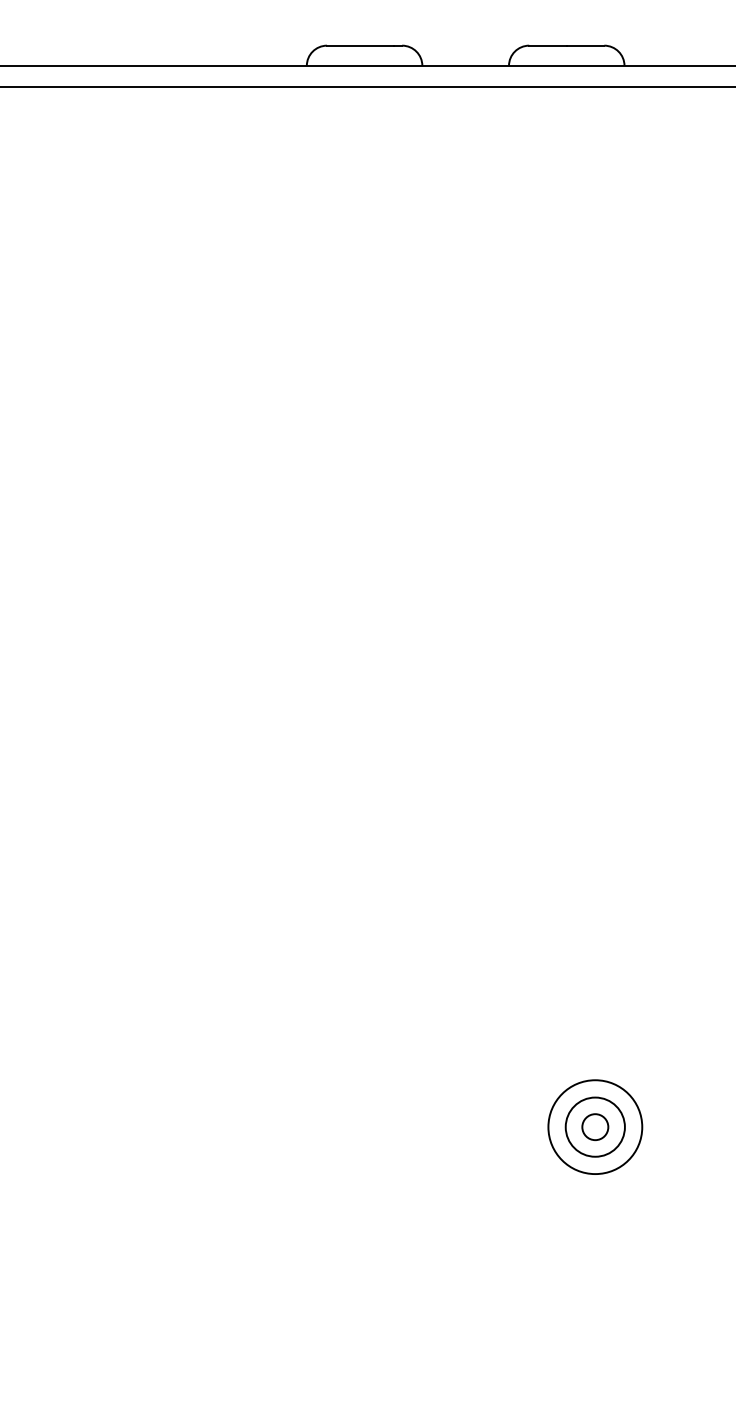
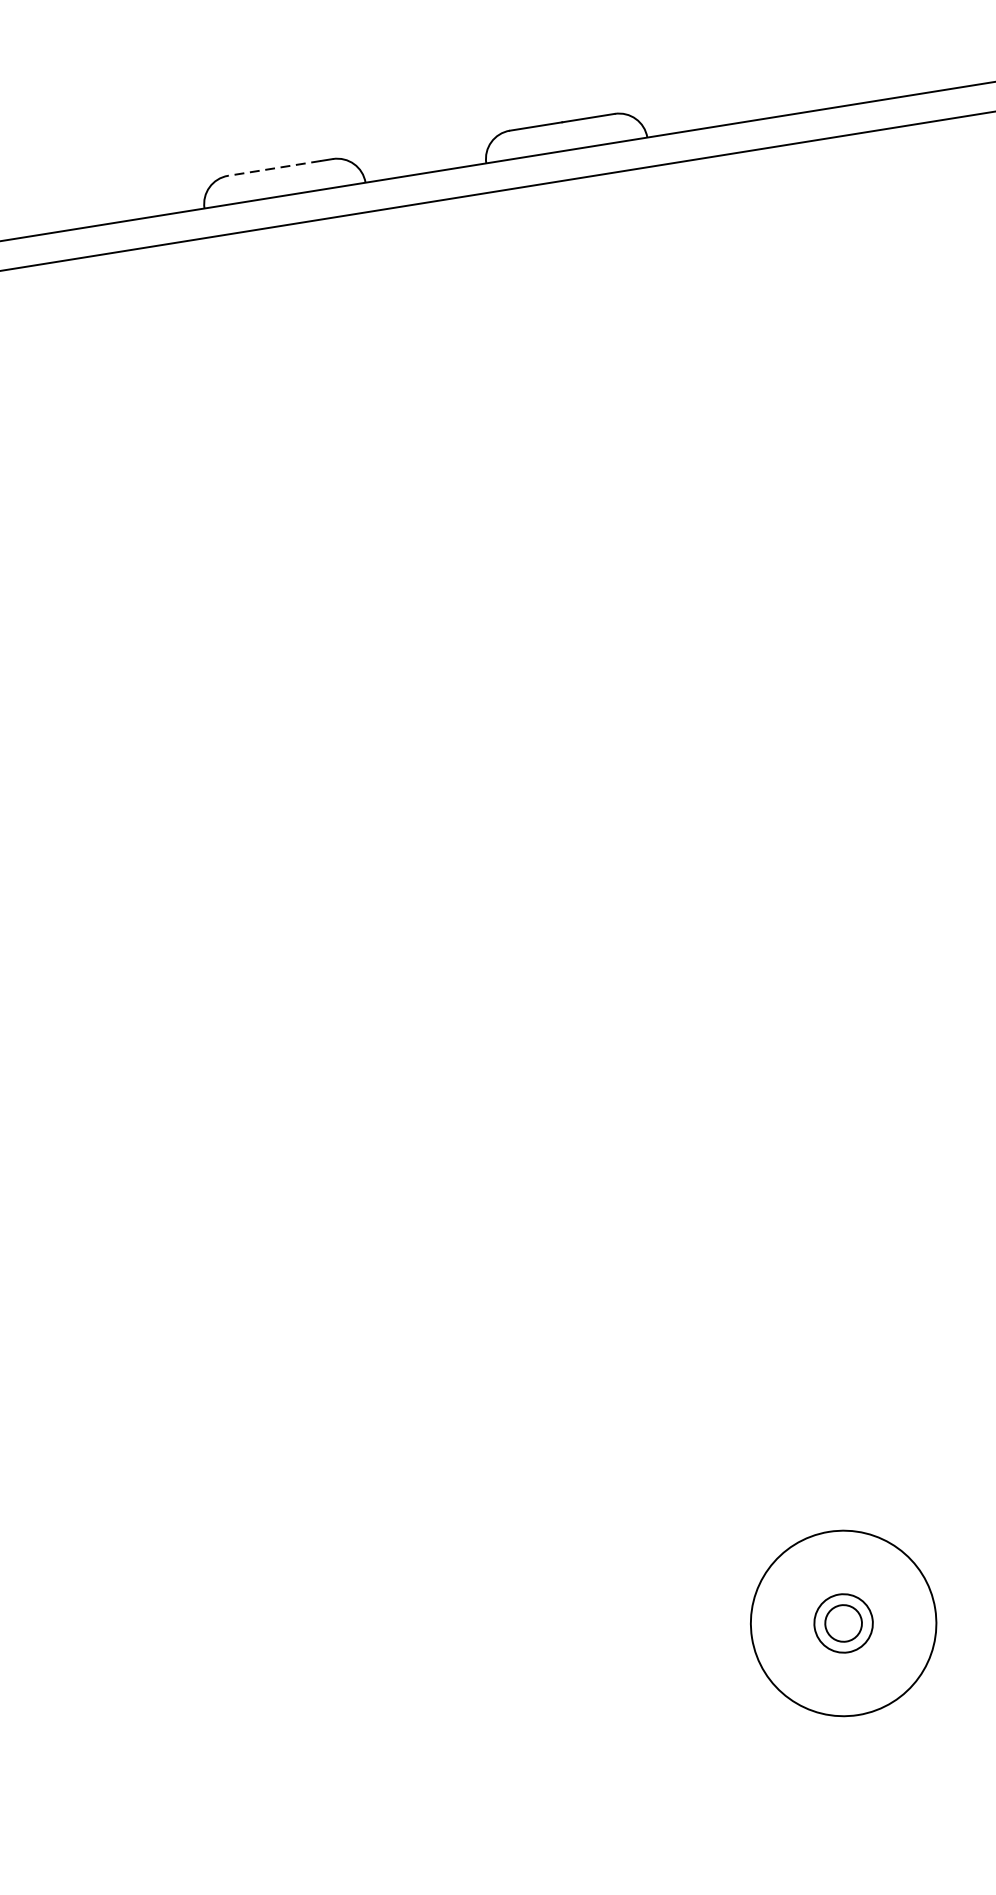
line: (359, 45) -> (273, 168), solid -> dashed
circle: (594, 1126) -> (842, 1622), size x0.7
circle: (595, 1127) -> (843, 1623), size x1.4

